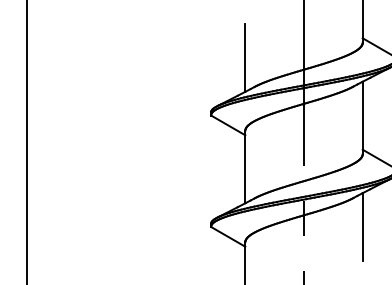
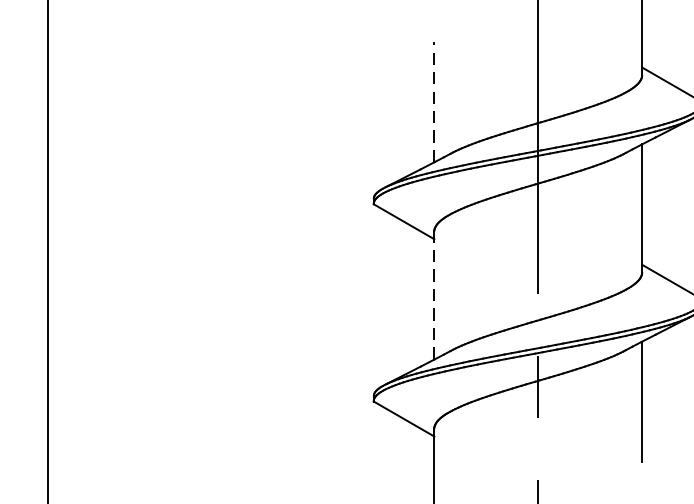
line: (245, 57) -> (434, 101), solid -> dashed
line: (245, 169) -> (434, 299), solid -> dashed

